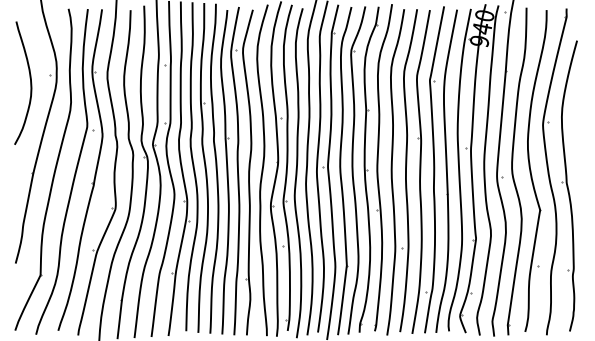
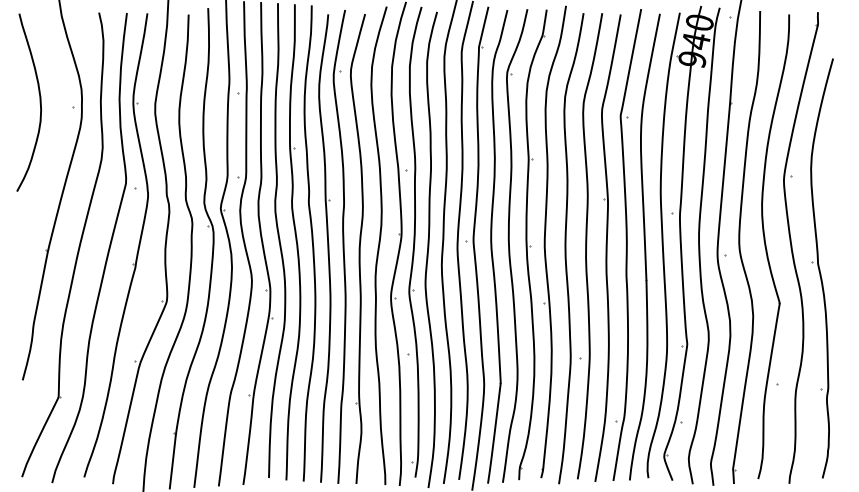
curve: (30, 82) -> (39, 101), moved

